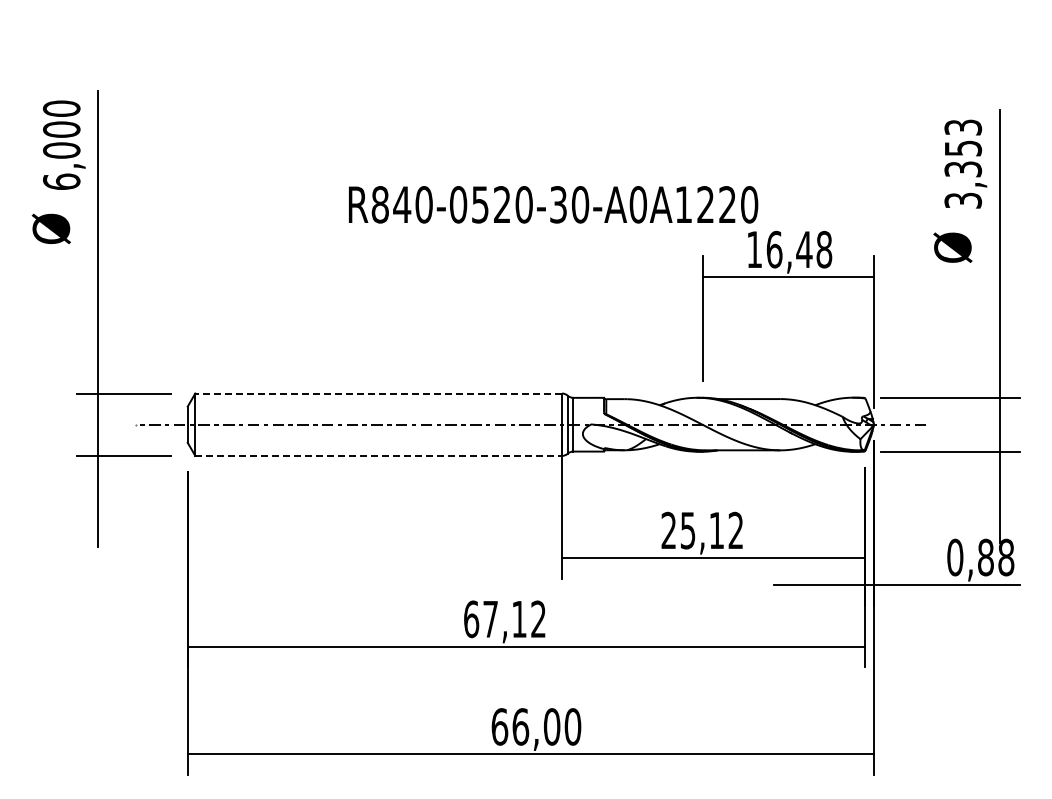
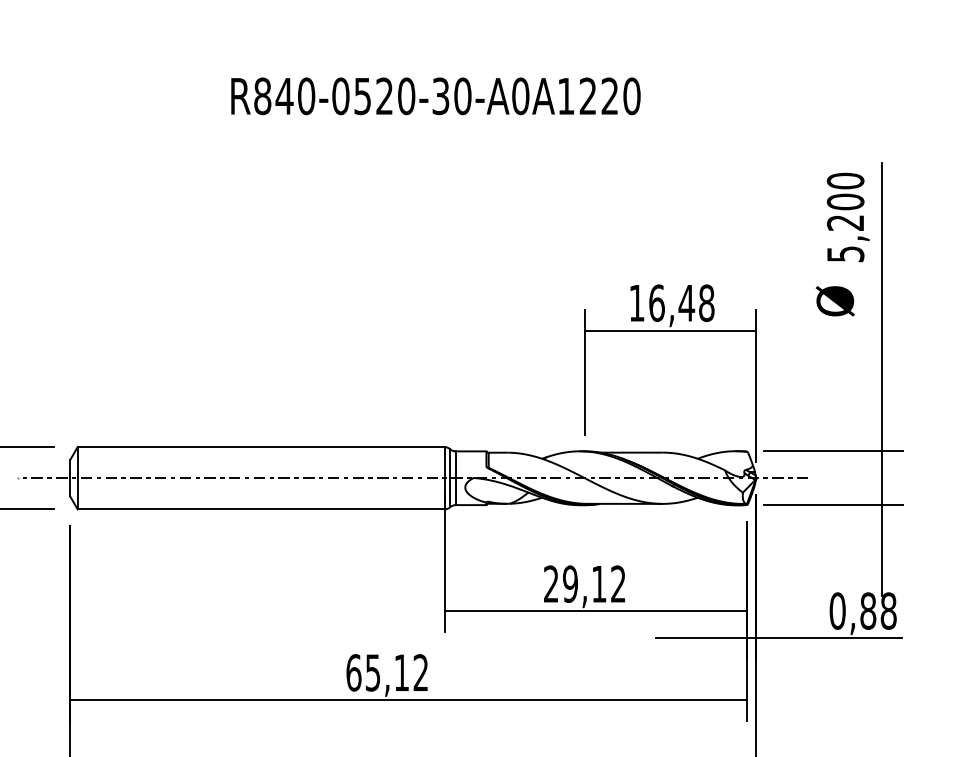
text: (963, 163) -> (845, 217), 3,353 -> 5,200
text: (553, 204) -> (435, 96), moved
line: (378, 393) -> (260, 447), dashed -> solid
line: (379, 455) -> (261, 509), dashed -> solid
text: (687, 530) -> (569, 584), 25,12 -> 29,12
text: (490, 619) -> (372, 673), 67,12 -> 65,12

